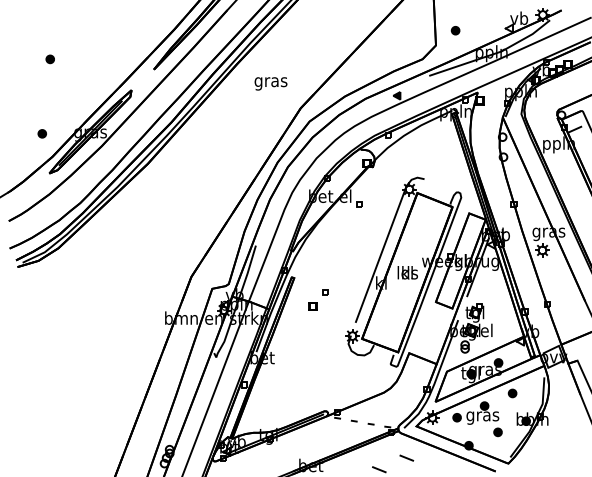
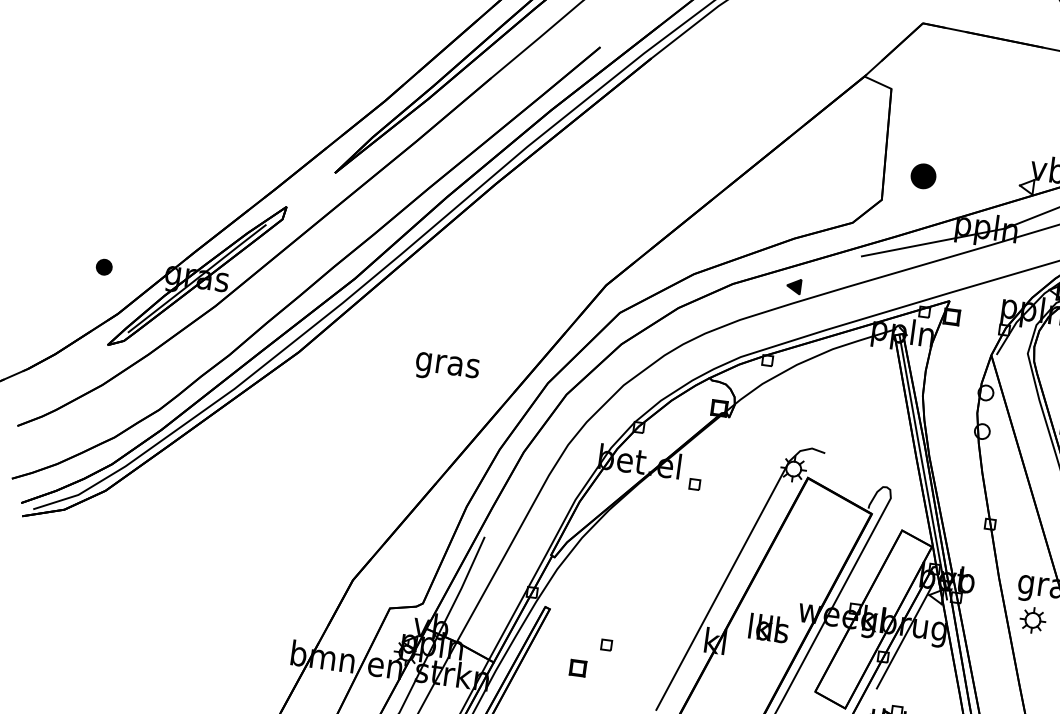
part: (455, 30) -> (923, 176), size x1.6
part: (49, 59) -> (137, 126), removed
text: (270, 83) -> (446, 367), moved

